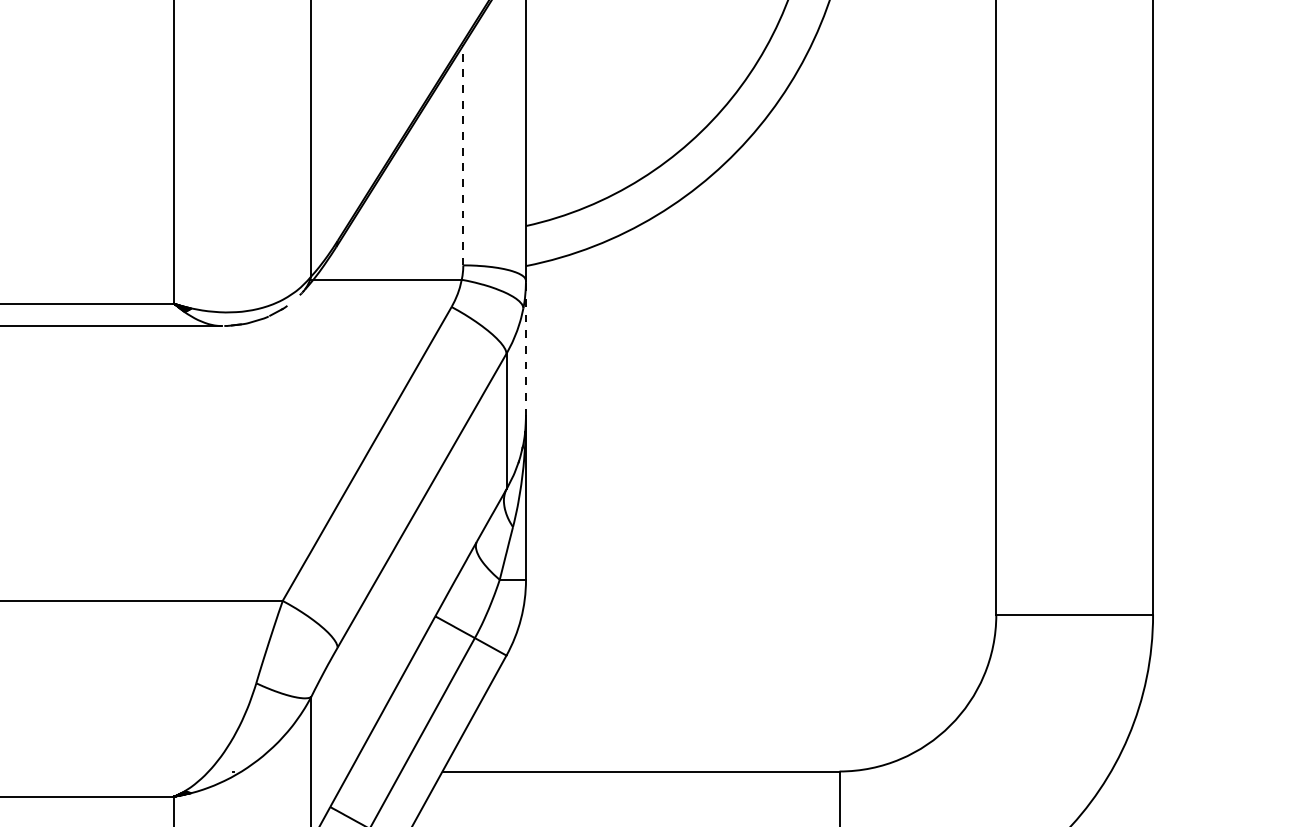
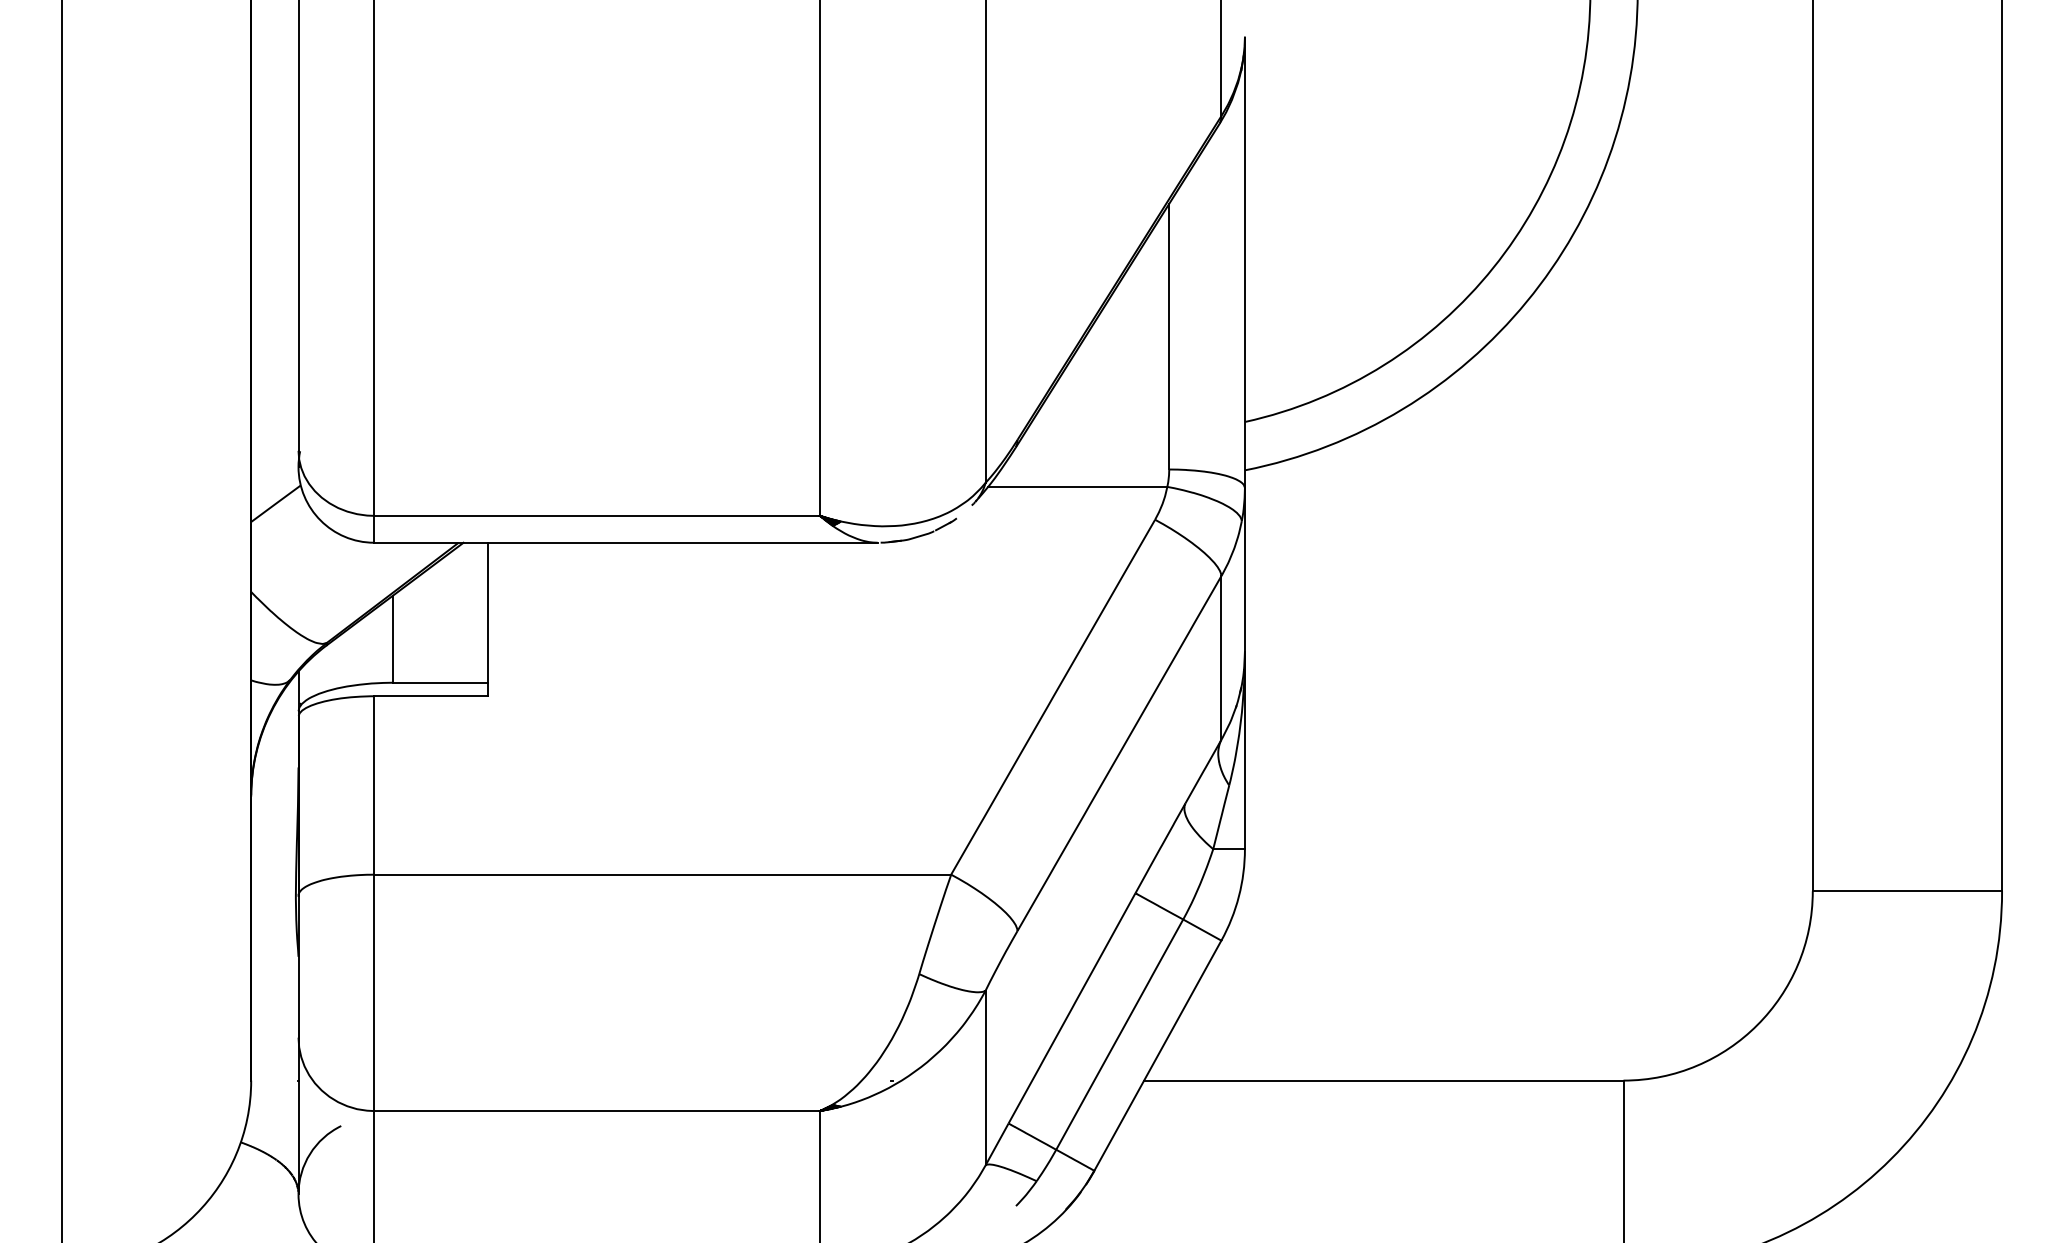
line: (463, 155) -> (1169, 336), dashed -> solid
line: (525, 348) -> (1244, 569), dashed -> solid

